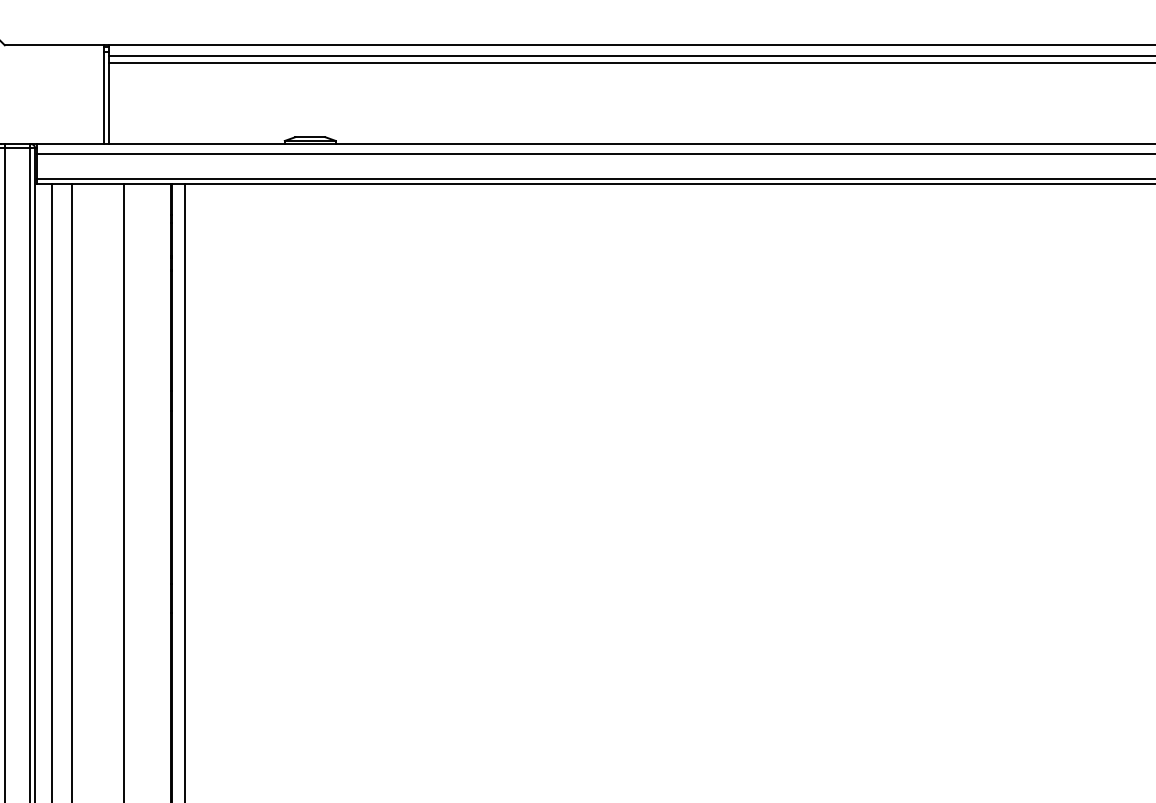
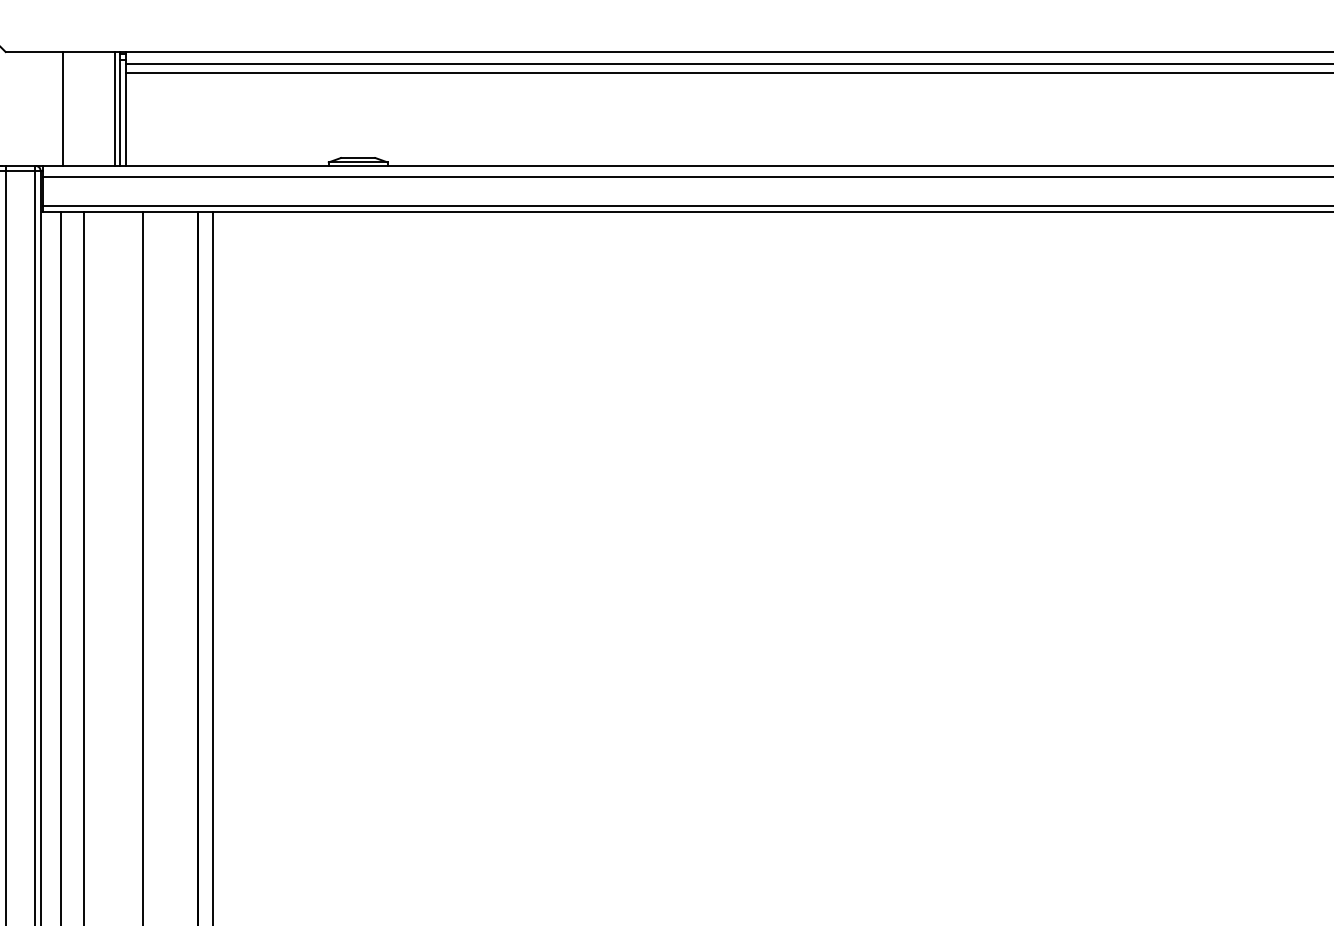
line: (54, 95) -> (63, 109), added
line: (99, 95) -> (114, 109), added

